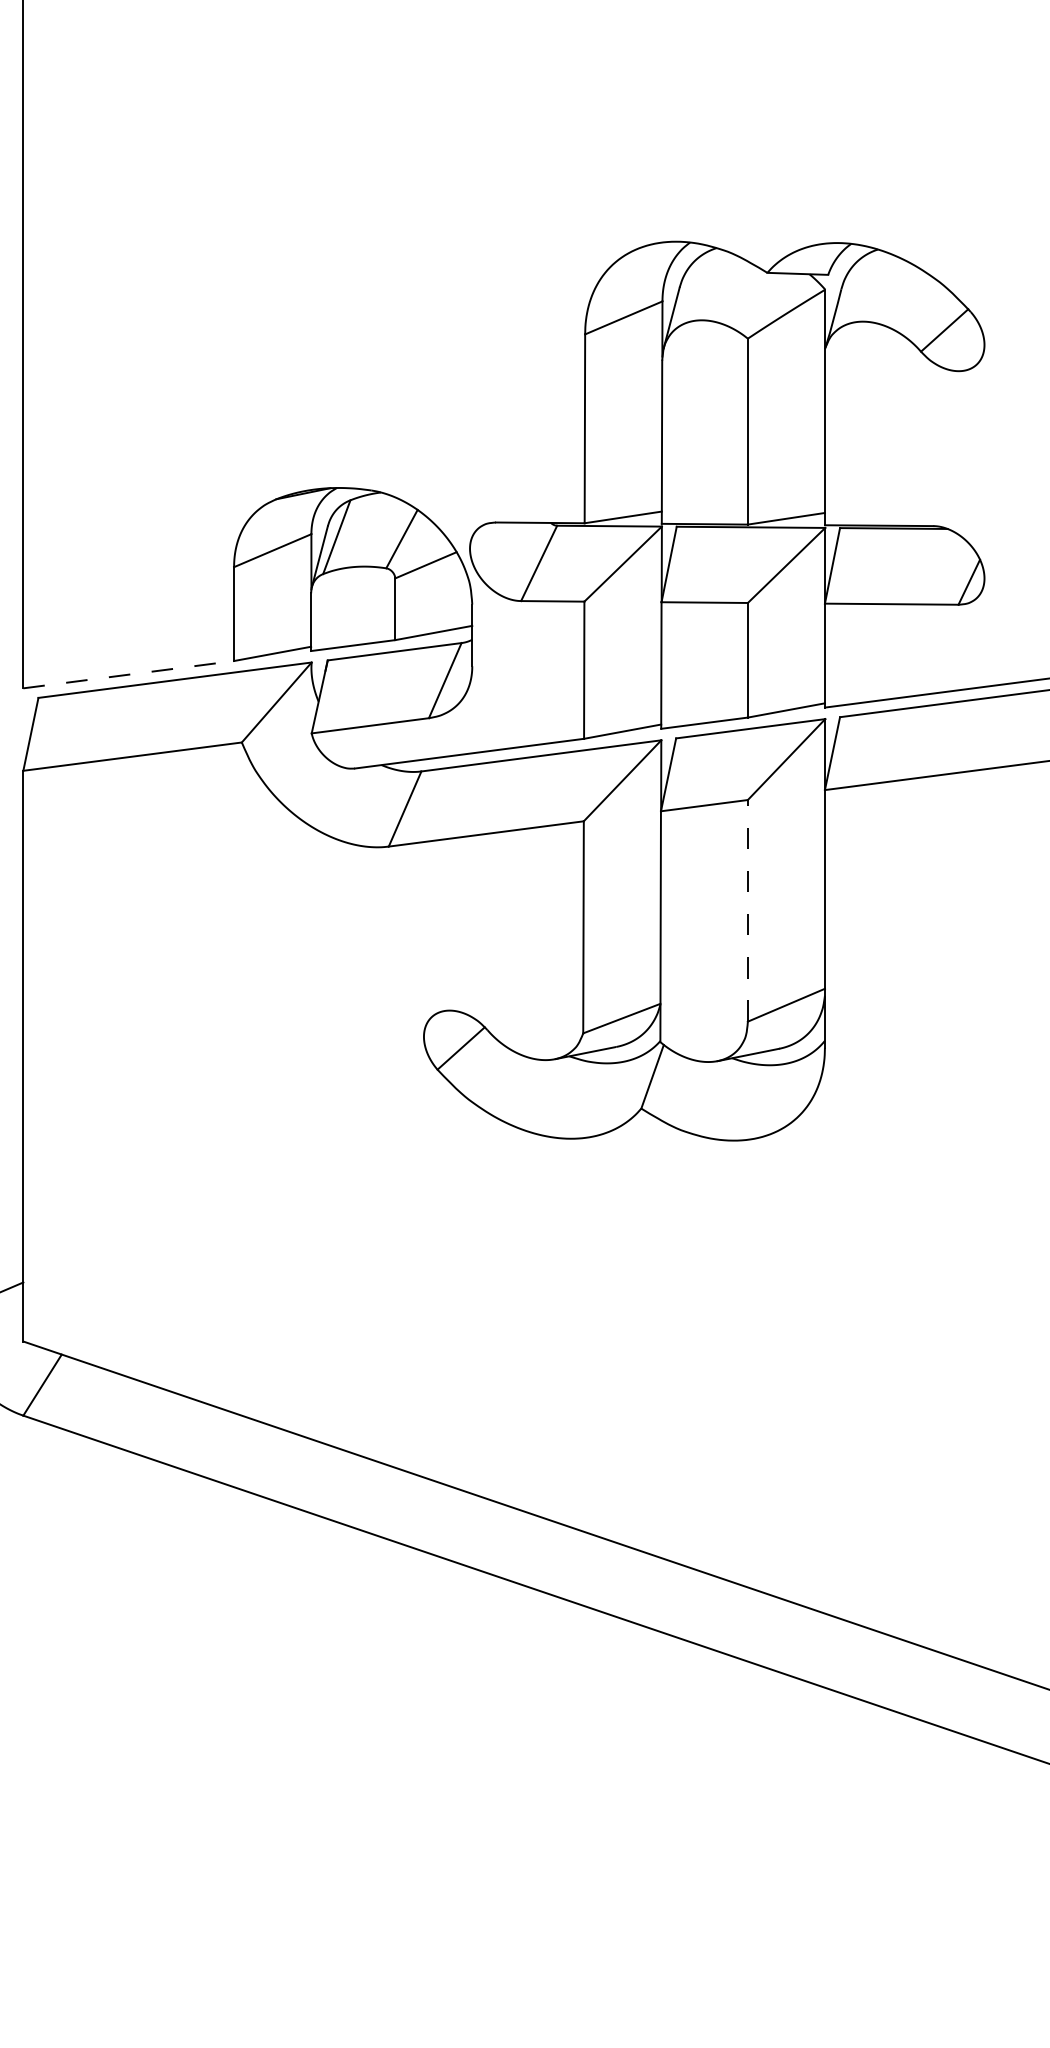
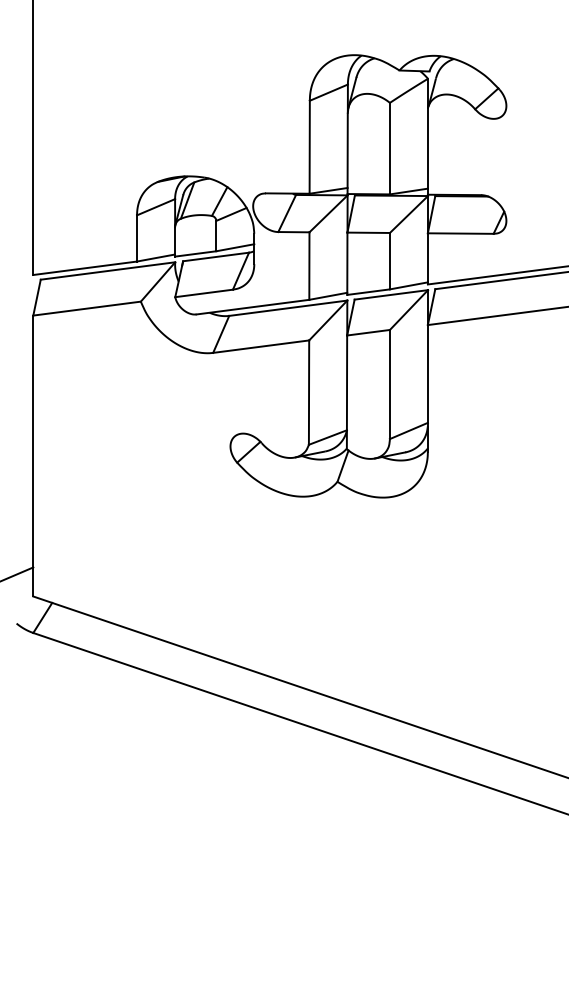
line: (129, 675) -> (85, 268), dashed -> solid
line: (746, 910) -> (389, 384), dashed -> solid

